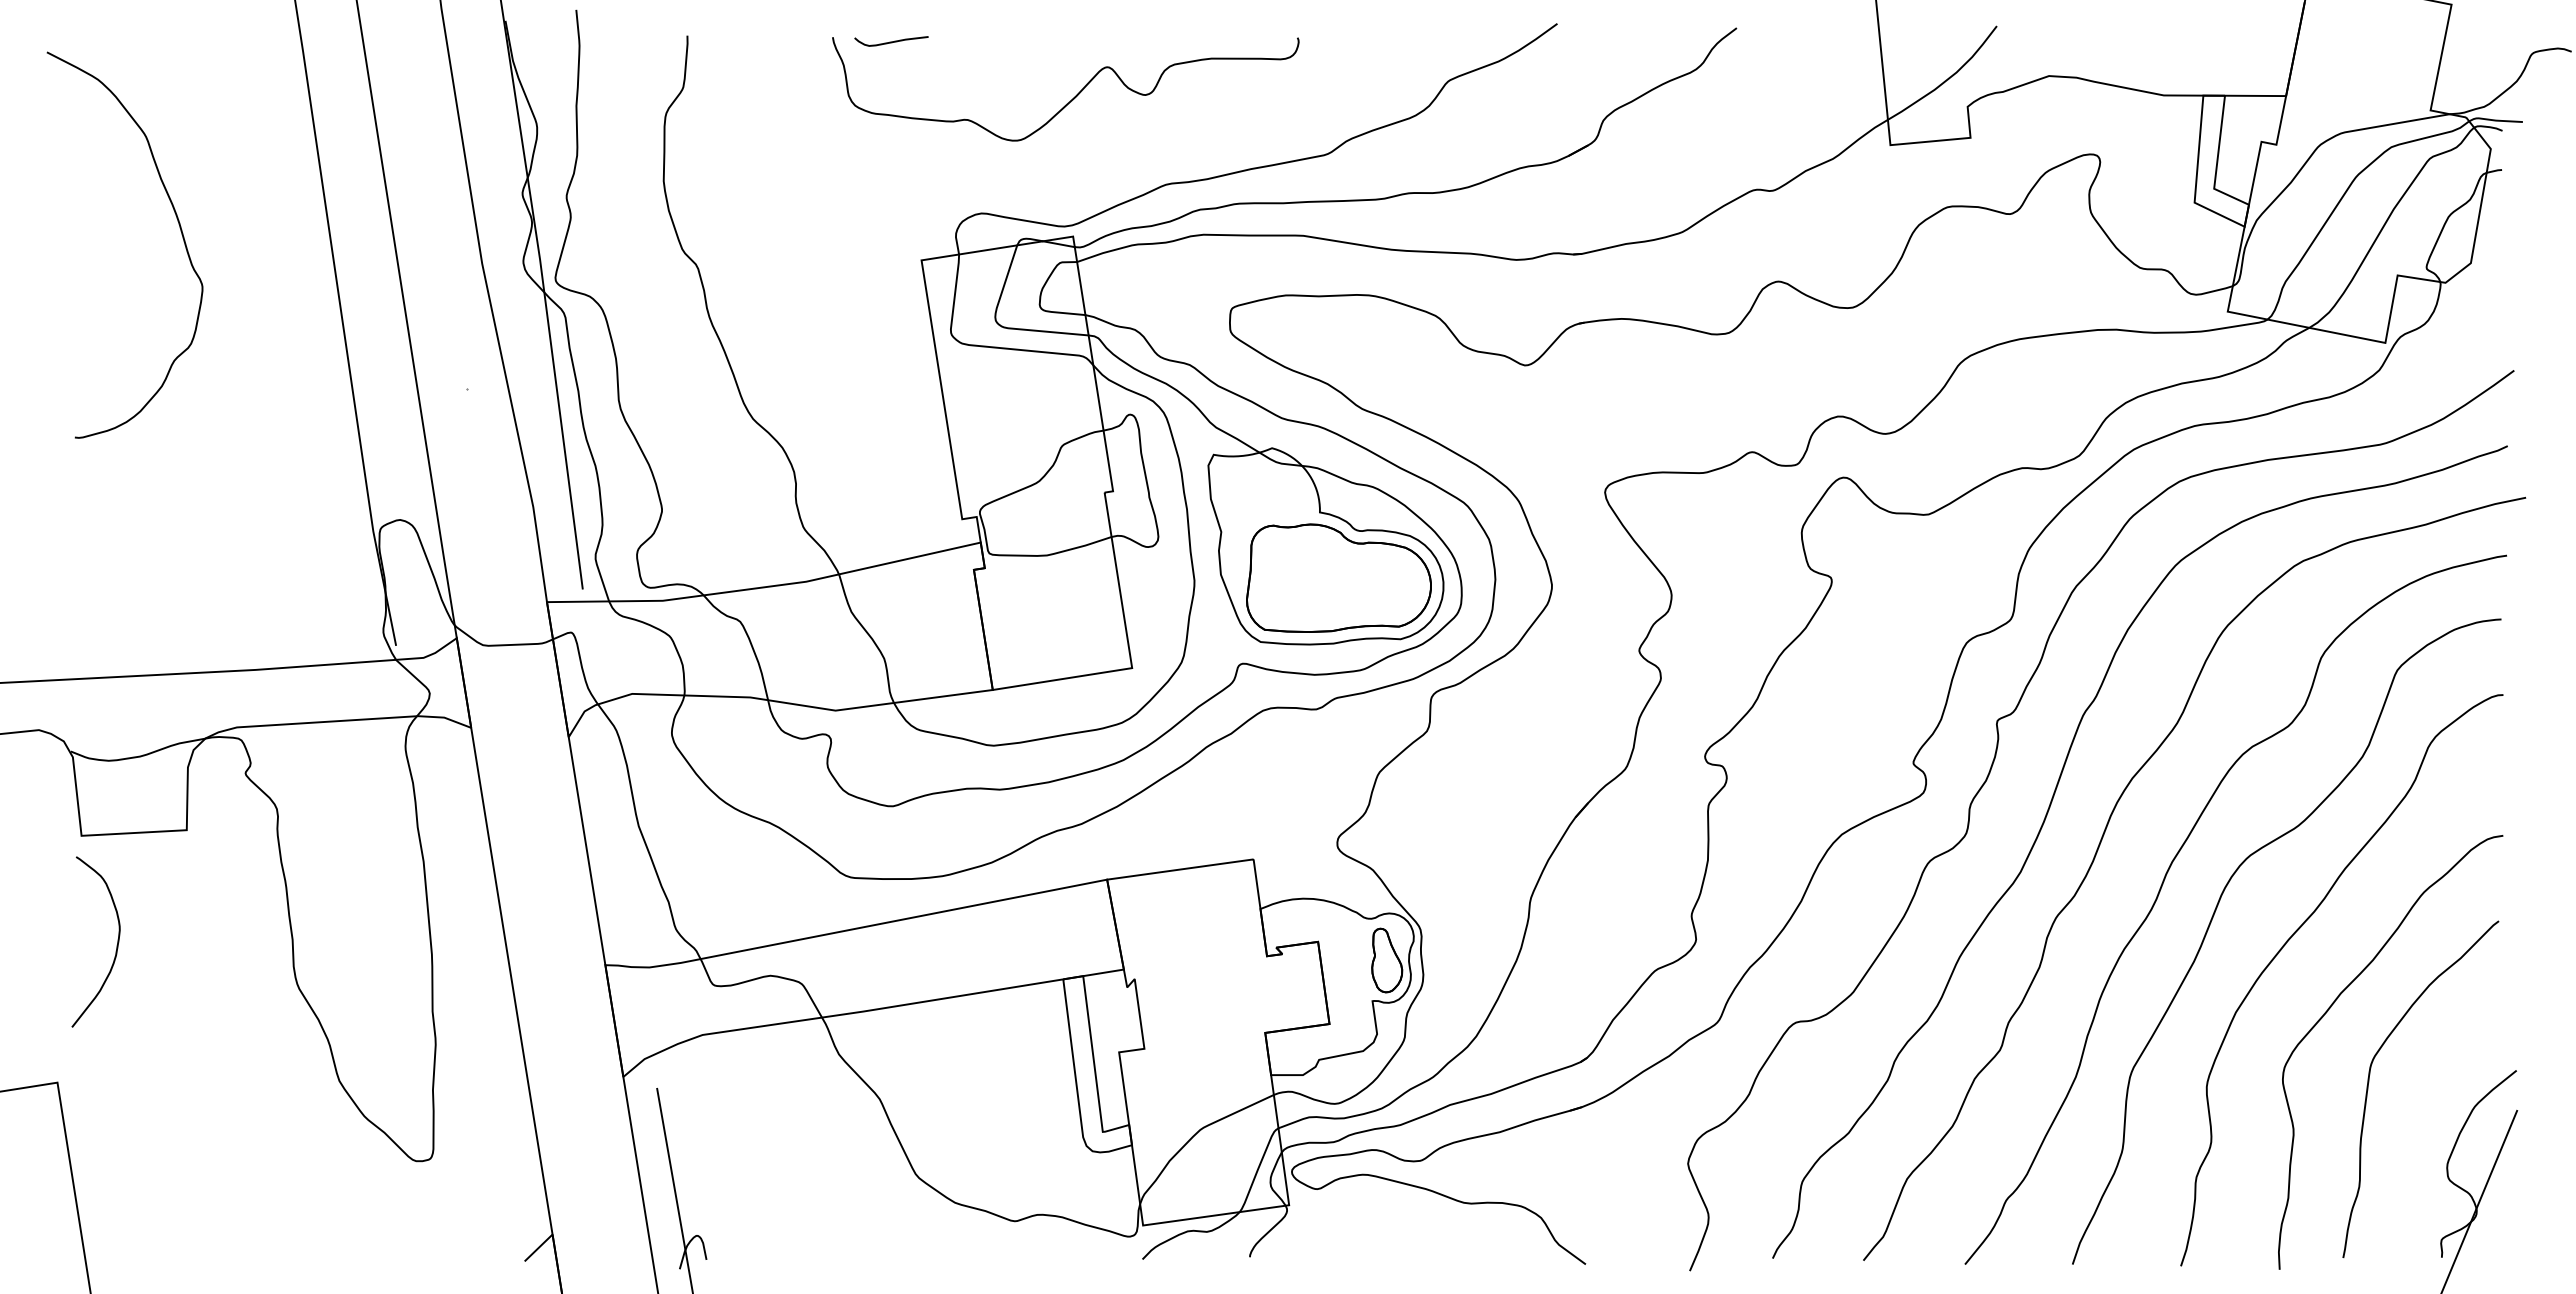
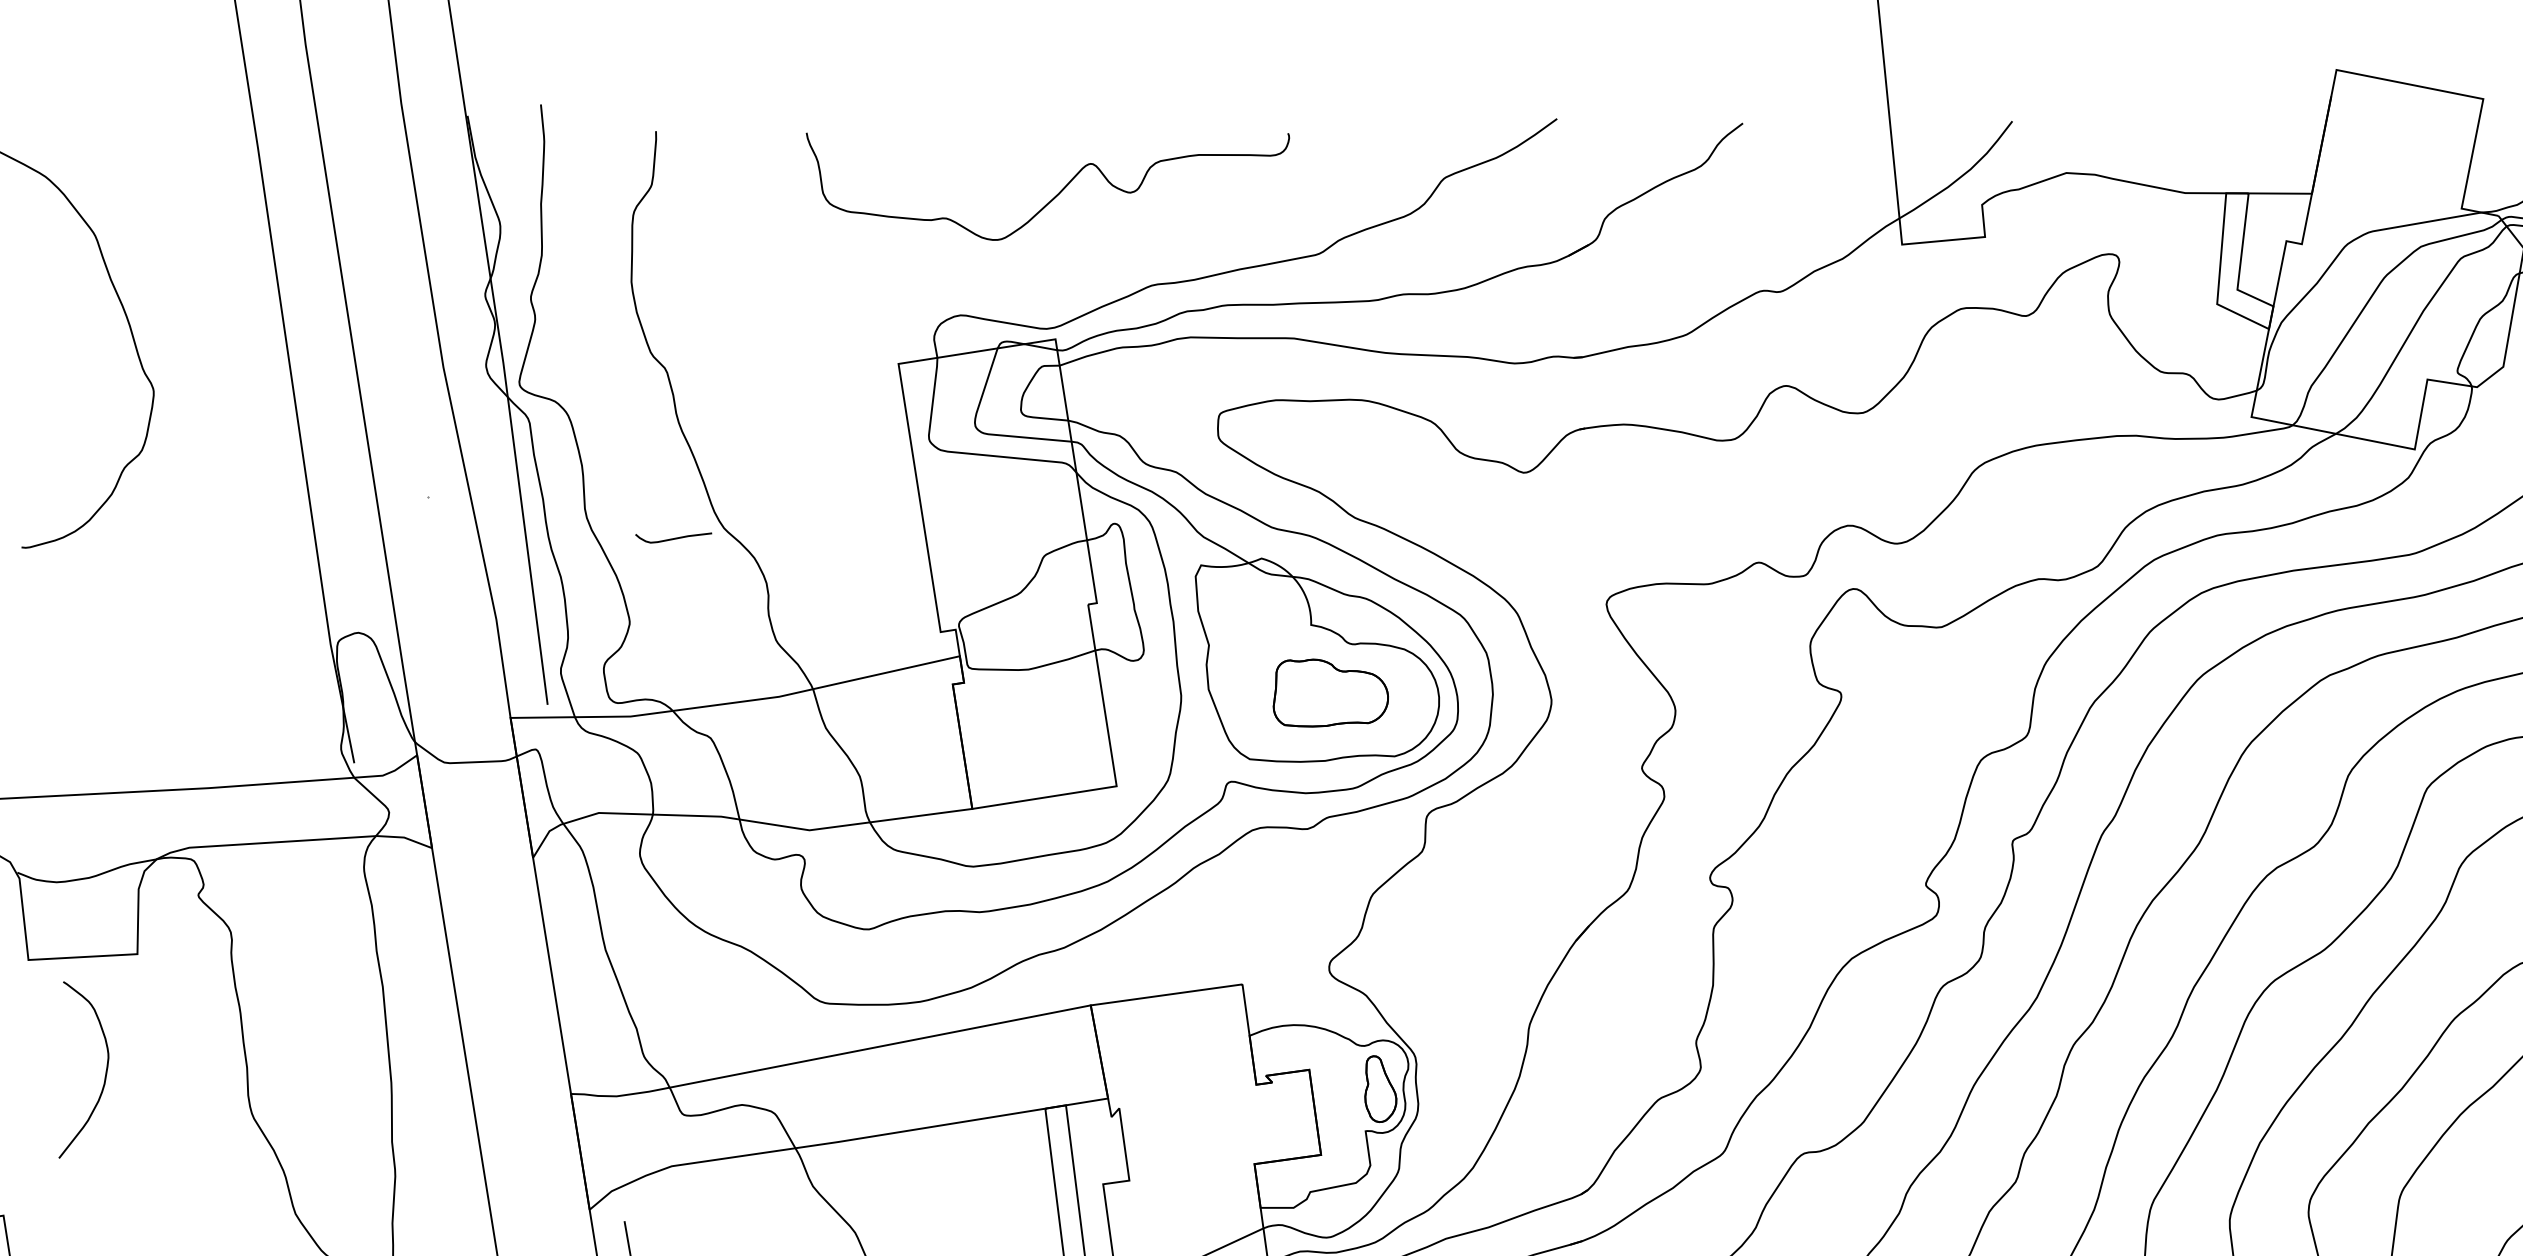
curve: (891, 41) -> (673, 538), moved
part: (1338, 577) -> (1330, 692), size x0.6
curve: (116, 945) -> (105, 1073), moved

